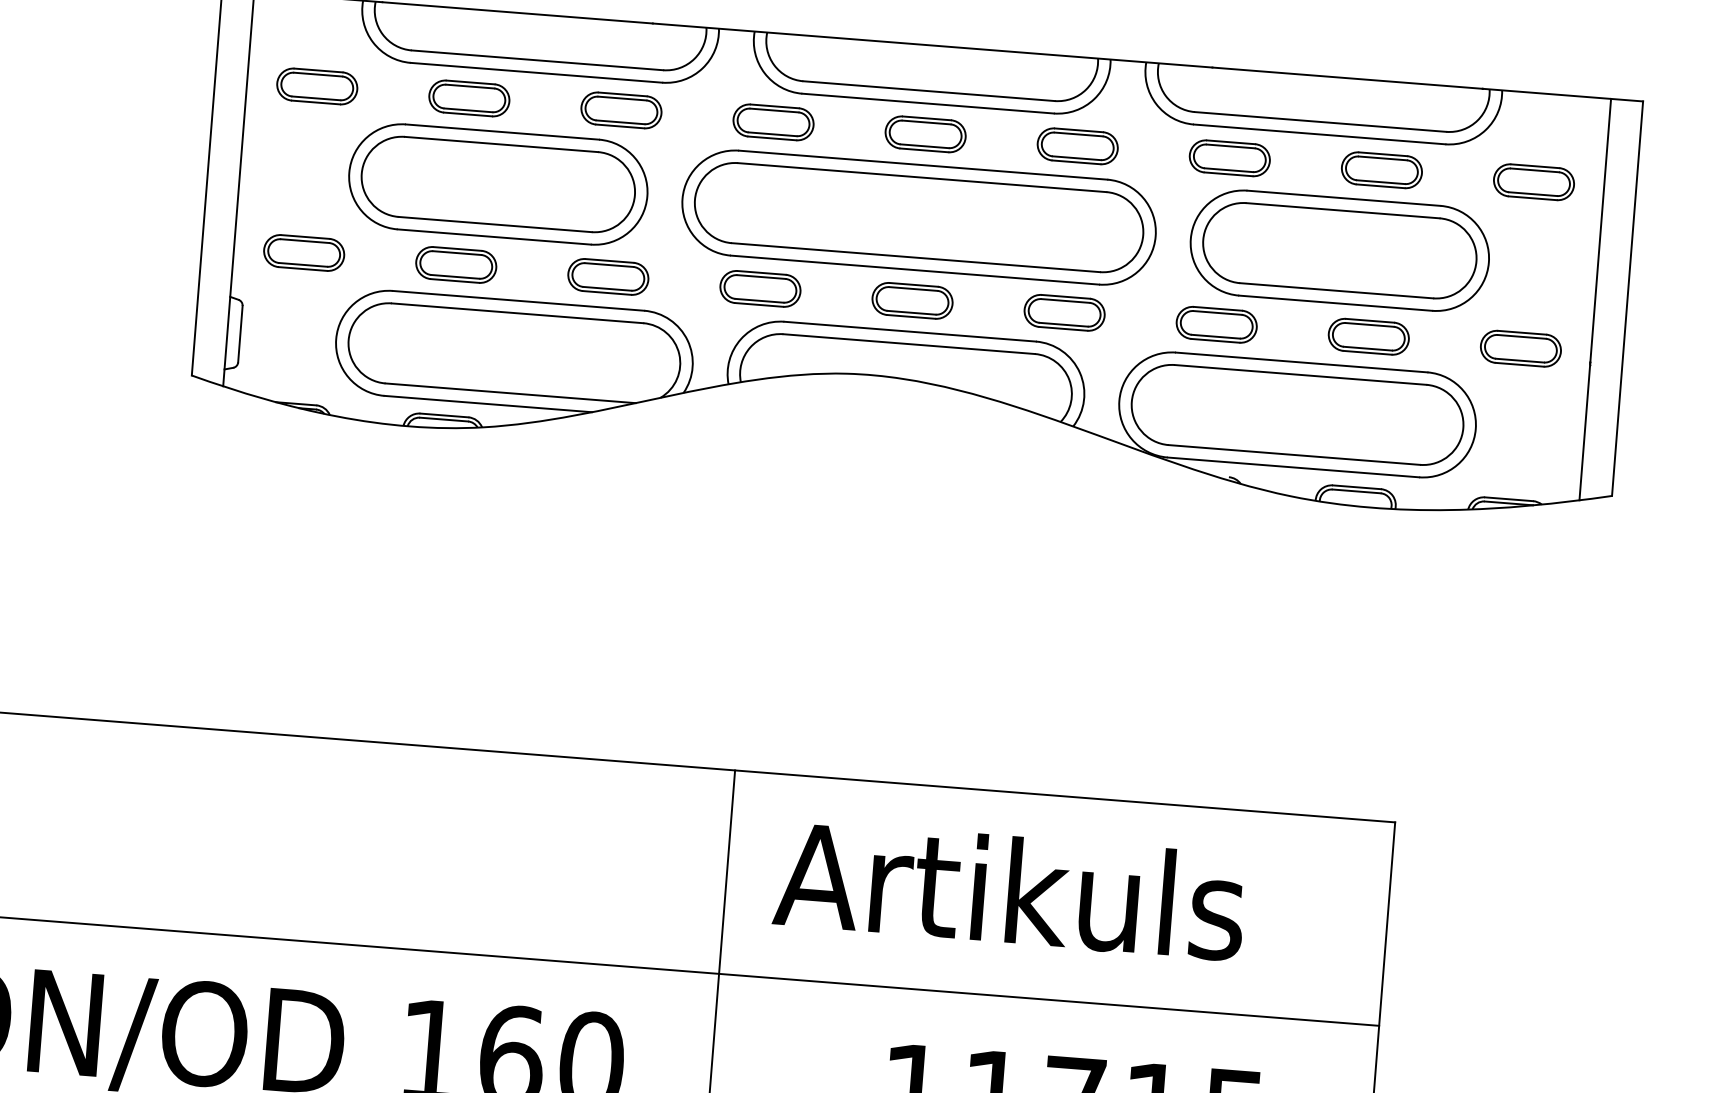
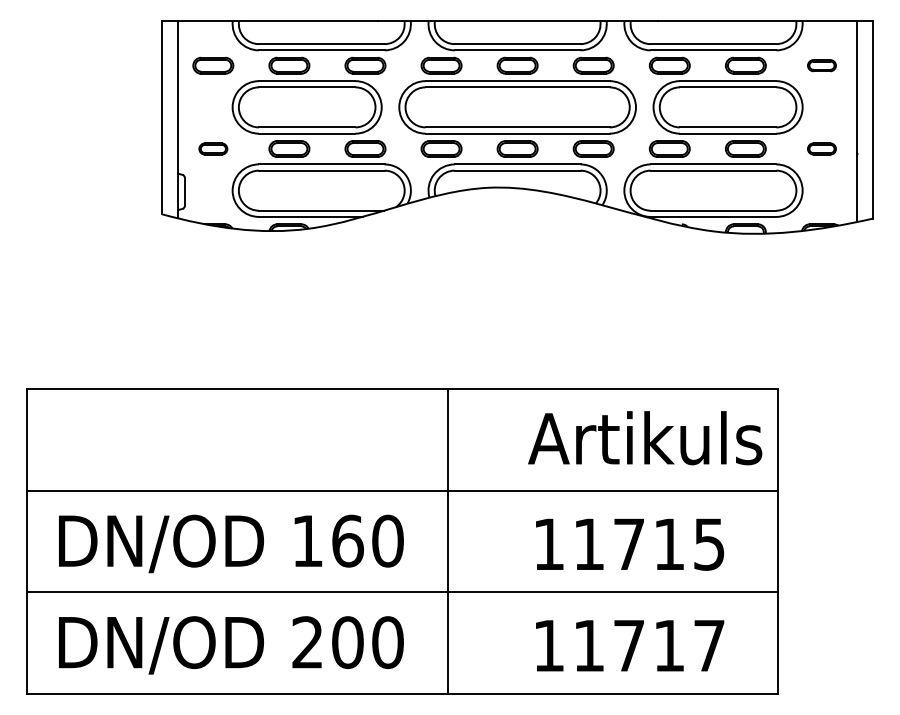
part: (1533, 181) -> (821, 65), size x0.7
part: (304, 251) -> (213, 148), size x0.7
part: (1520, 347) -> (821, 148), size x0.7
text: (1010, 890) -> (645, 438), moved

